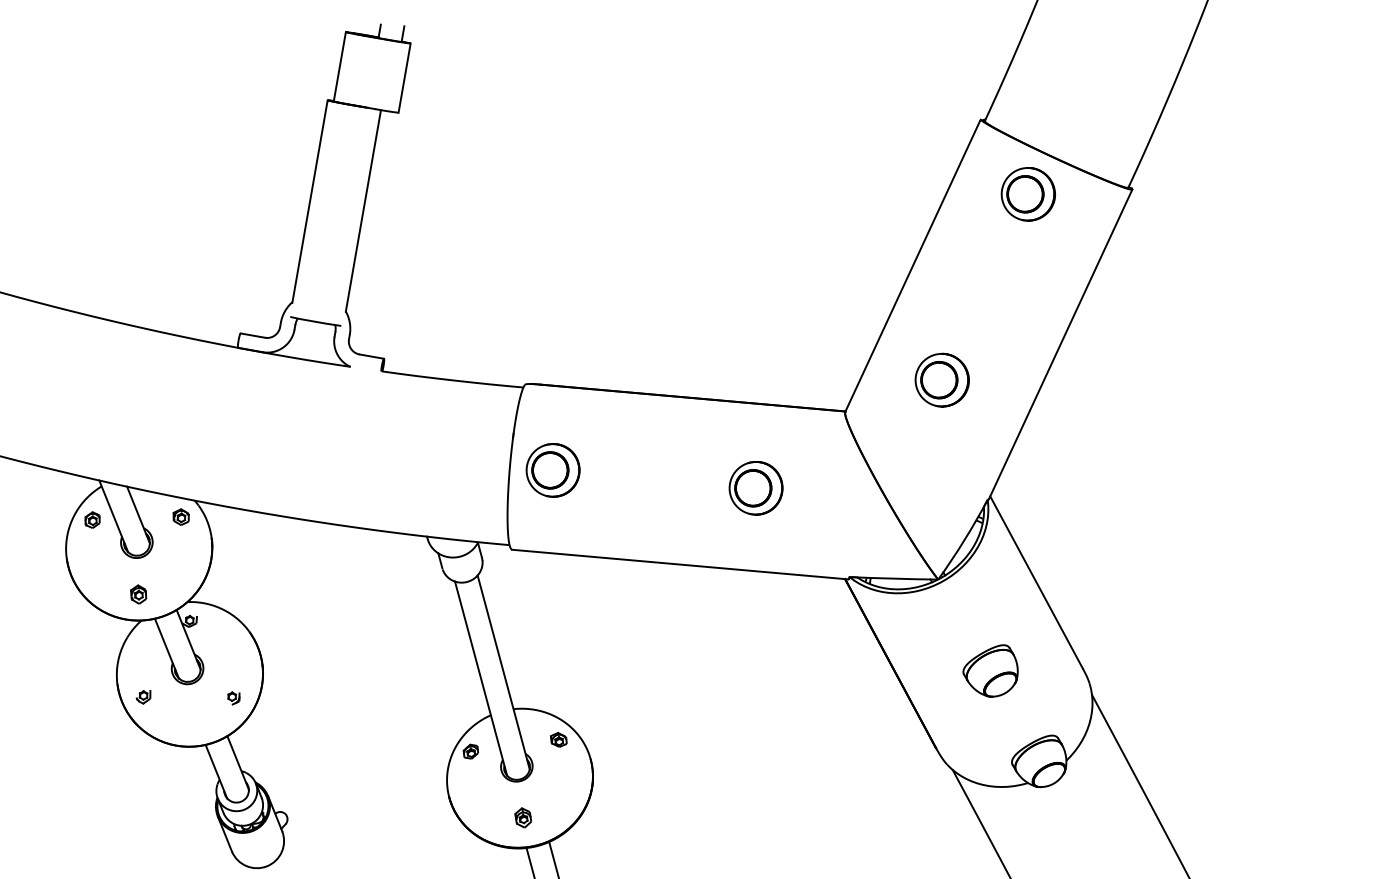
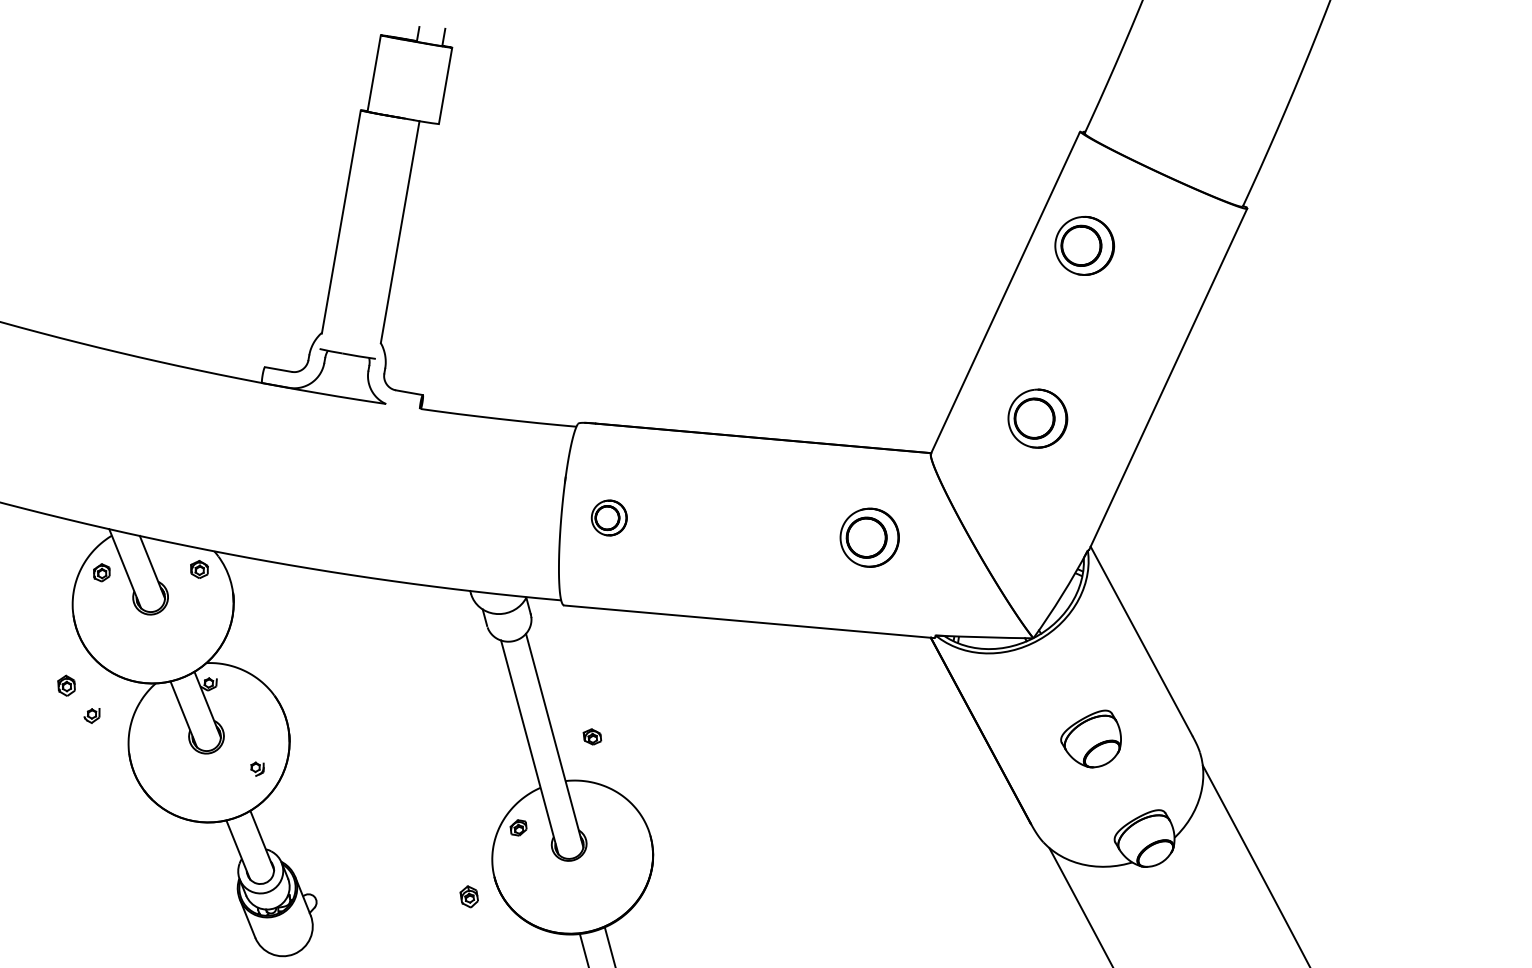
part: (1028, 193) -> (1084, 245), moved
part: (553, 469) -> (609, 517), size x0.6
part: (755, 488) -> (869, 537), moved
part: (138, 594) -> (66, 685), moved
part: (143, 696) -> (91, 715), moved
part: (558, 739) -> (592, 736), moved
part: (522, 817) -> (468, 896), moved

